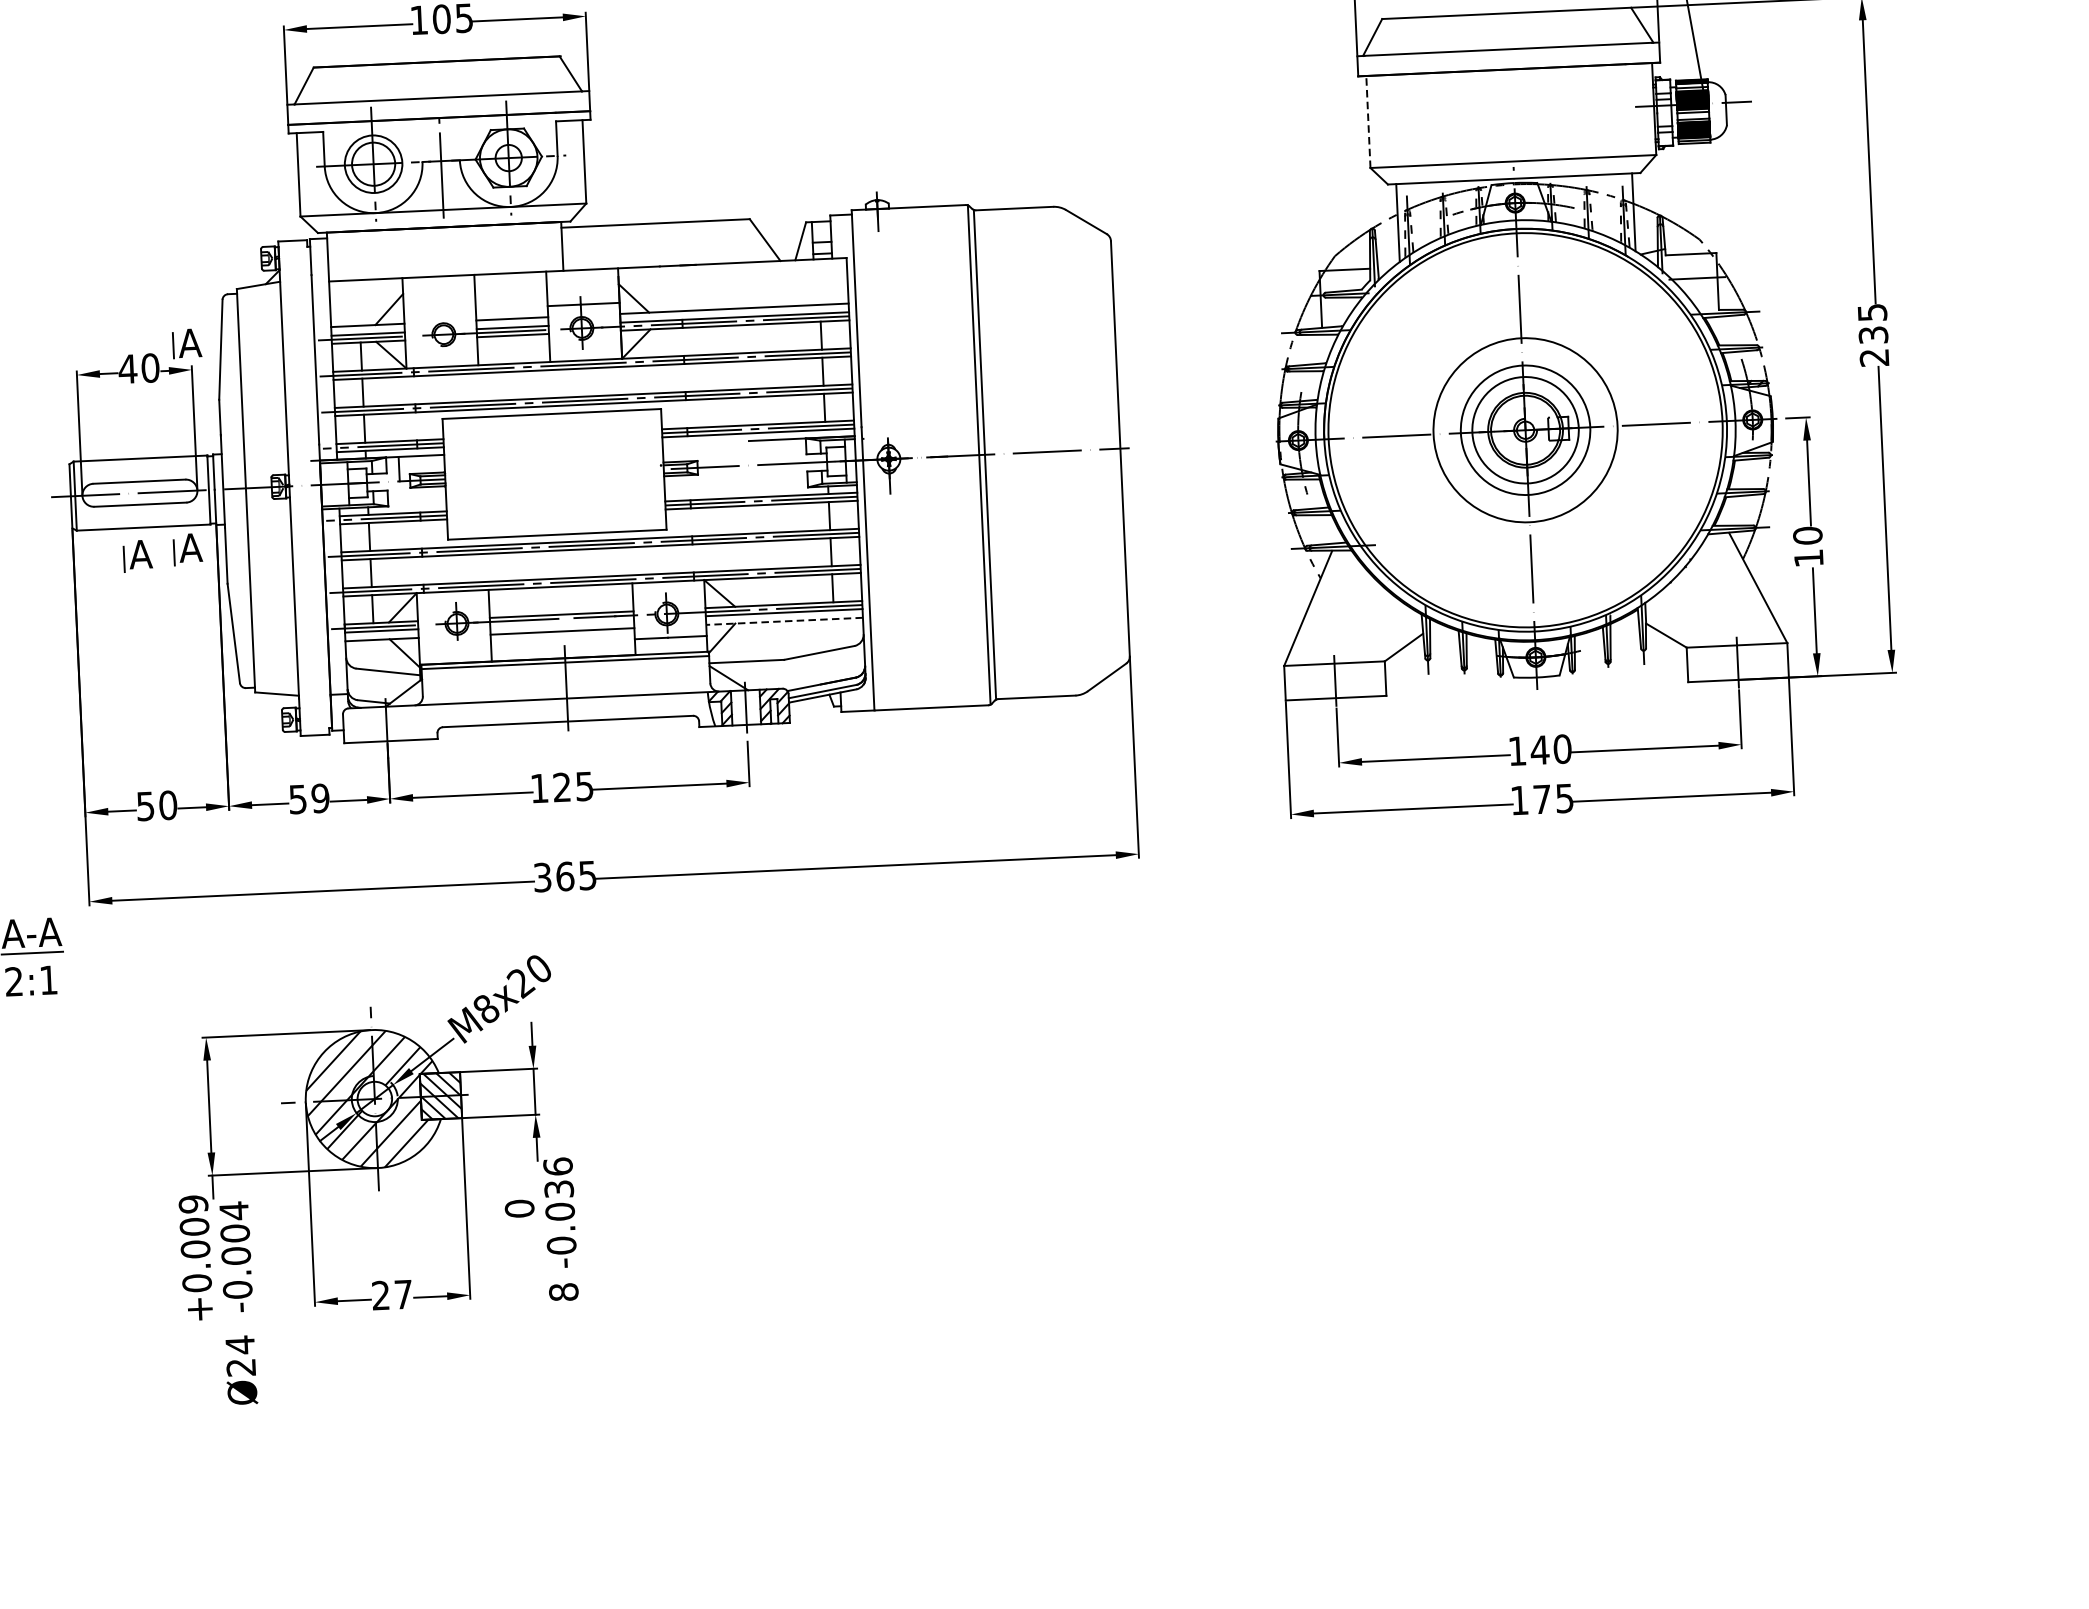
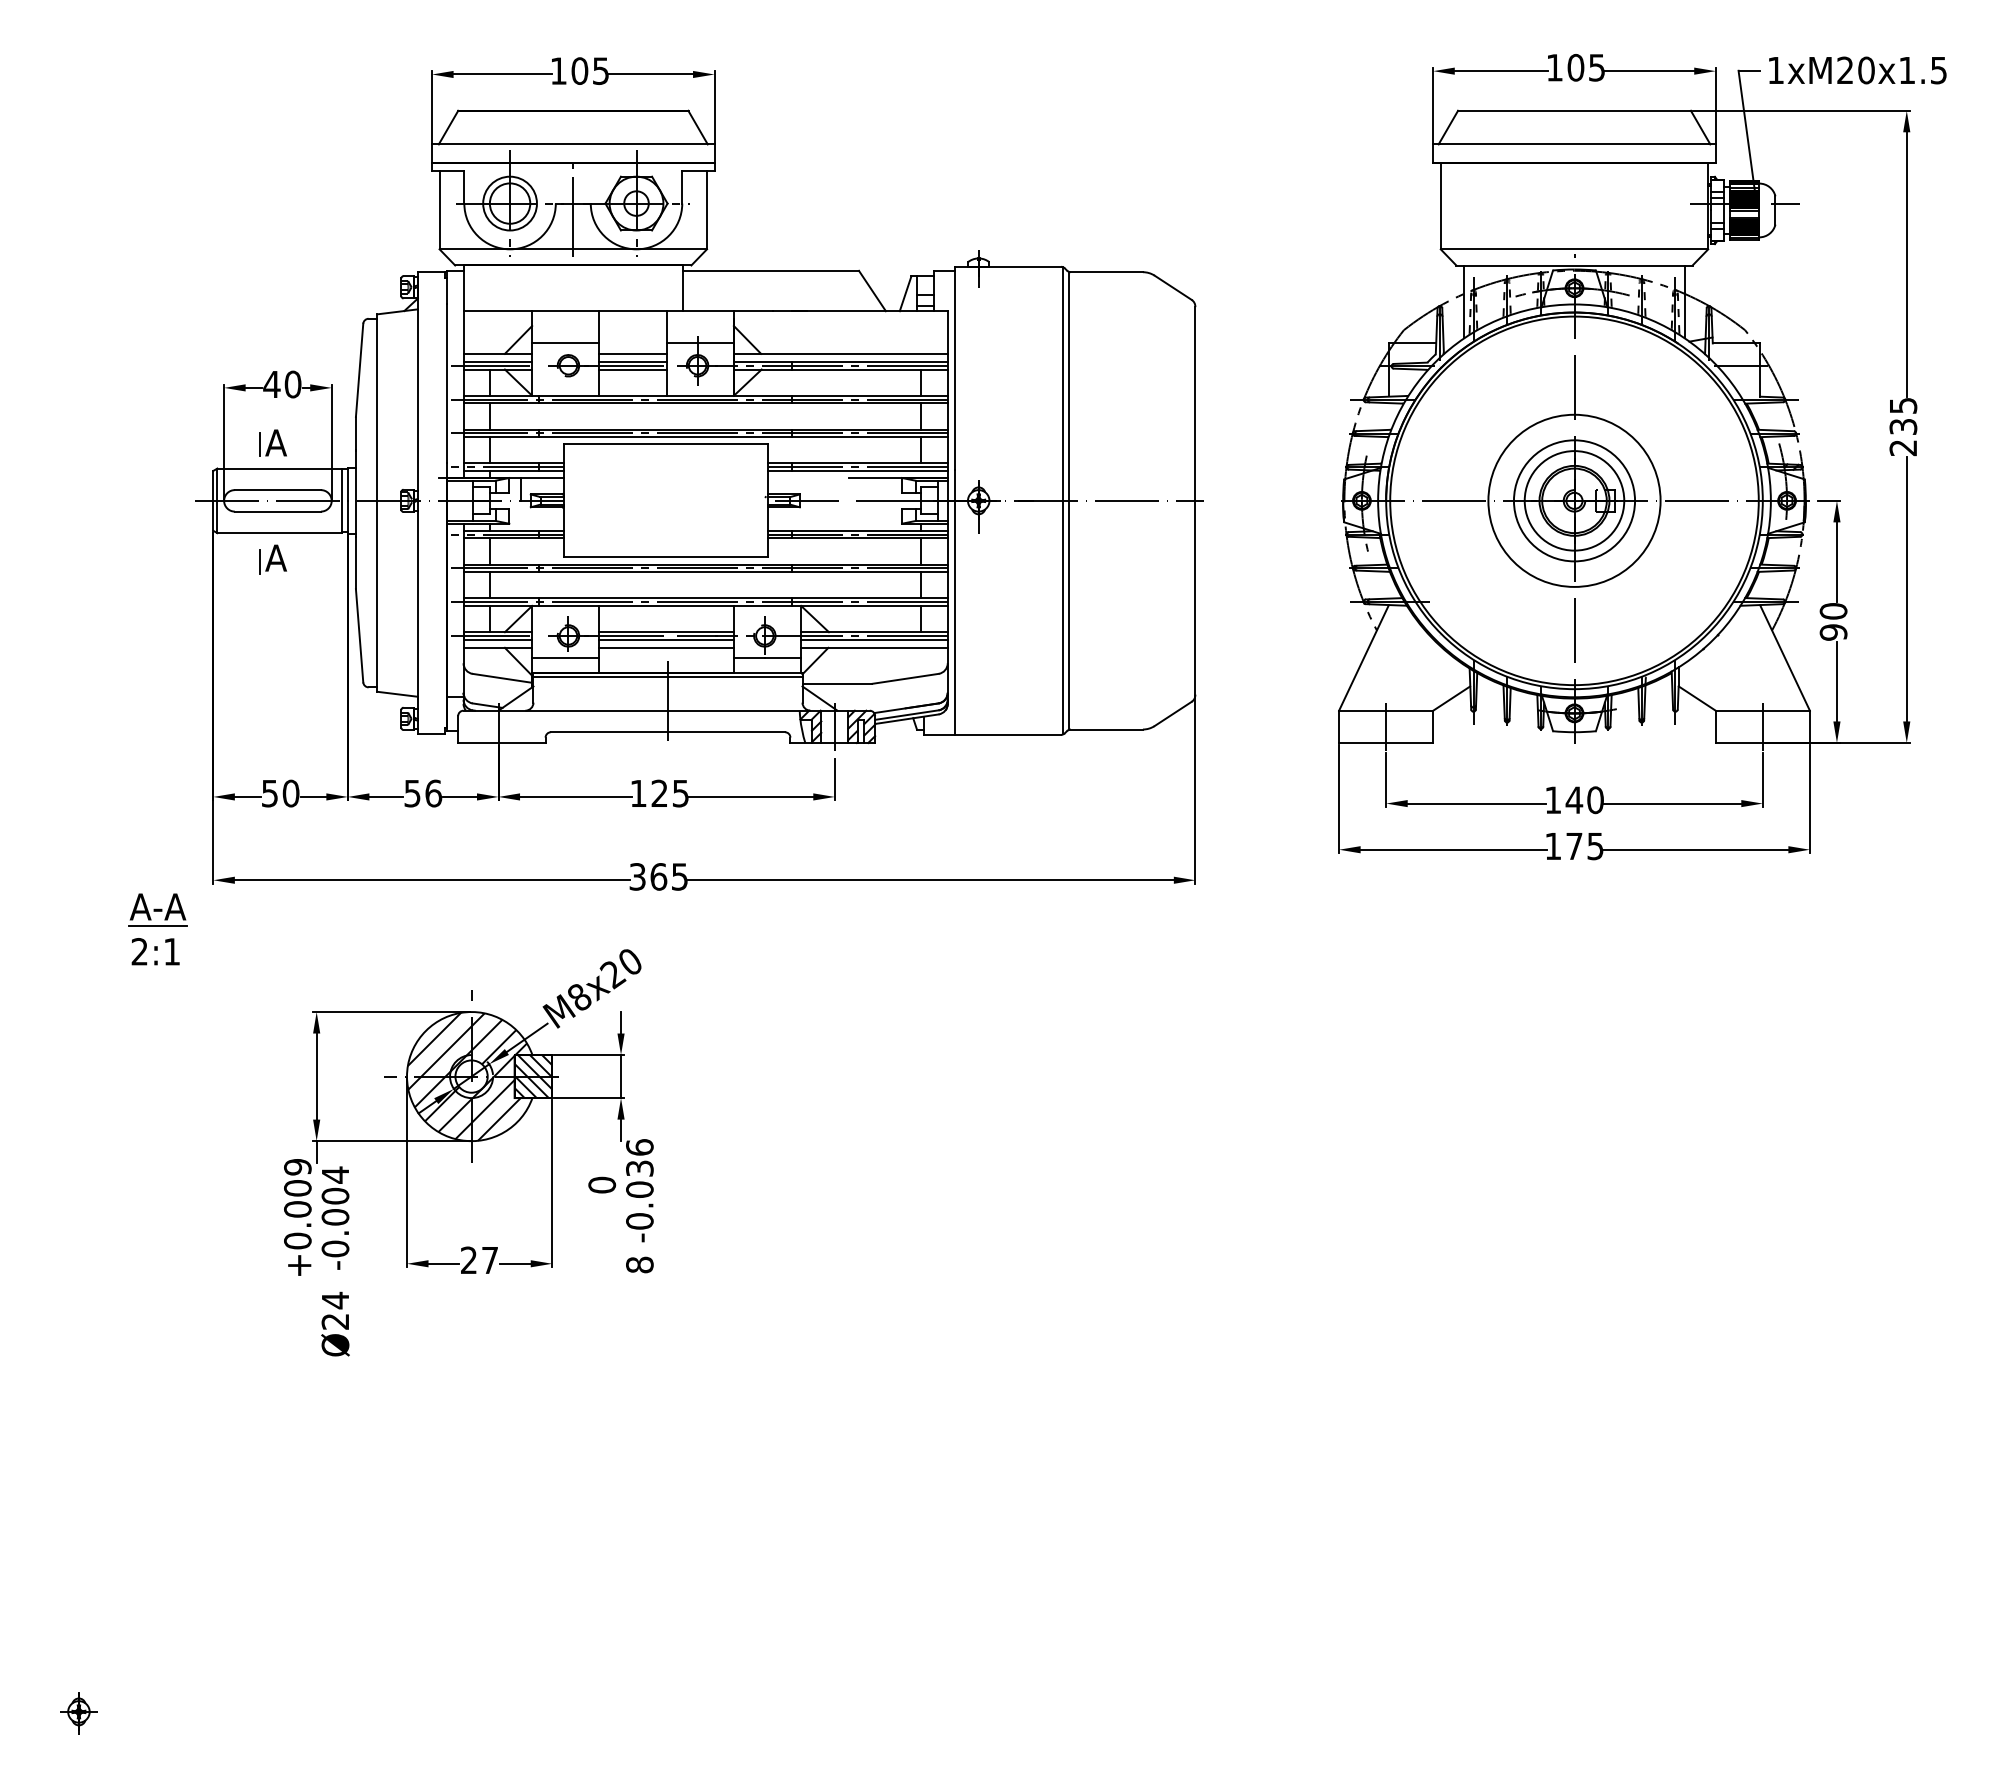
line: (1368, 121) -> (1440, 205), dashed -> solid
line: (439, 311) -> (565, 343), added
part: (186, 342) -> (272, 442), moved
part: (187, 549) -> (319, 555), removed
text: (1808, 558) -> (1833, 632), 10 -> 90
line: (783, 620) -> (873, 647), dashed -> solid
line: (561, 622) -> (666, 639), added
line: (454, 647) -> (565, 658), added
text: (320, 798) -> (433, 793), 59 -> 56

